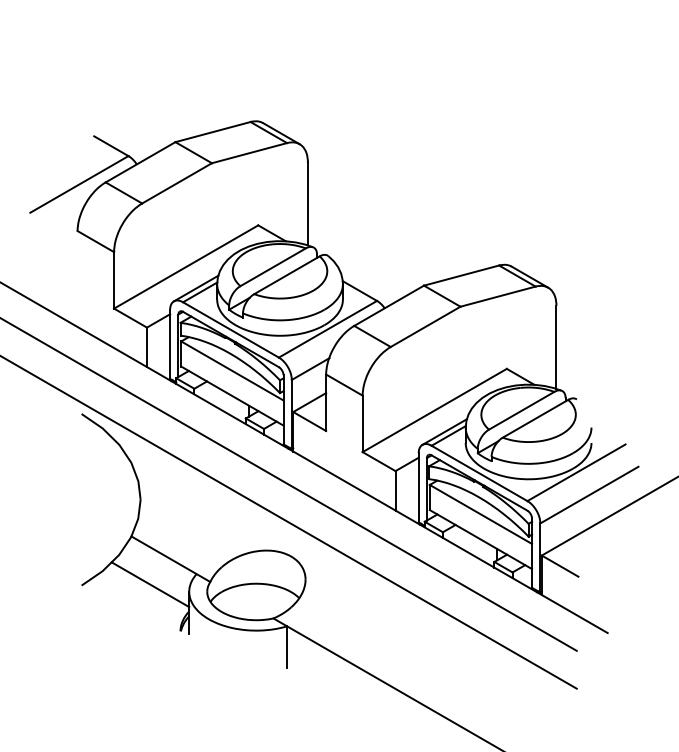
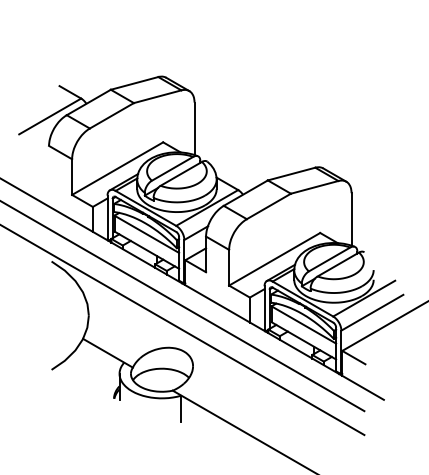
line: (149, 584) -> (94, 369), removed

